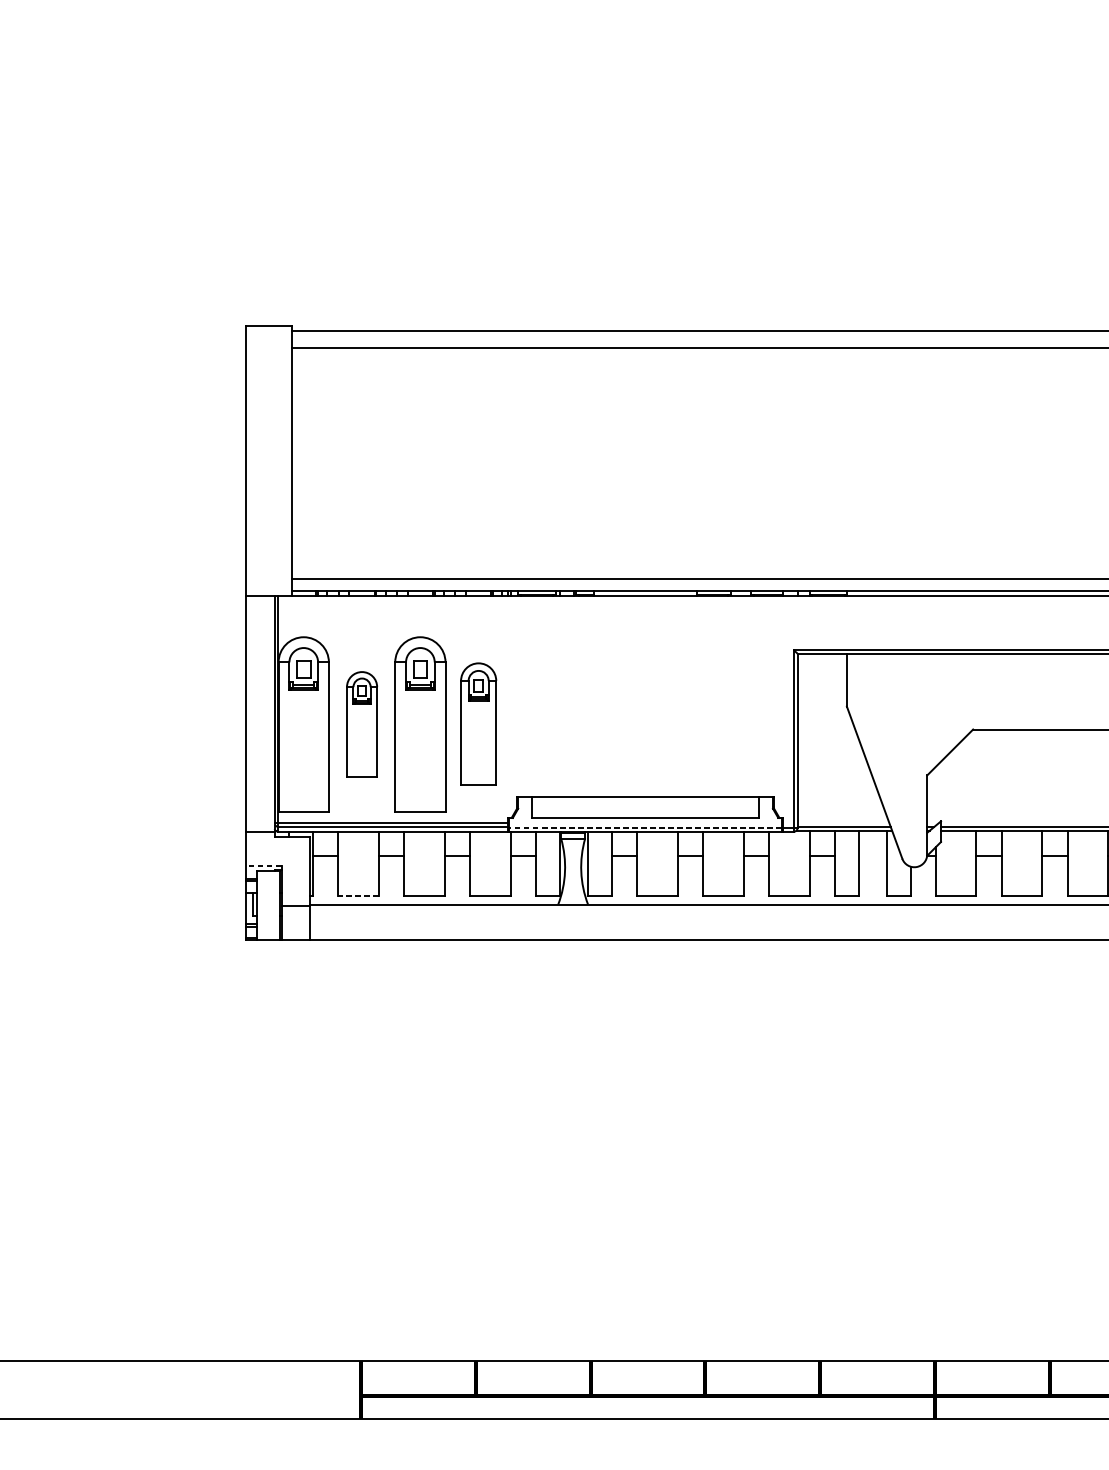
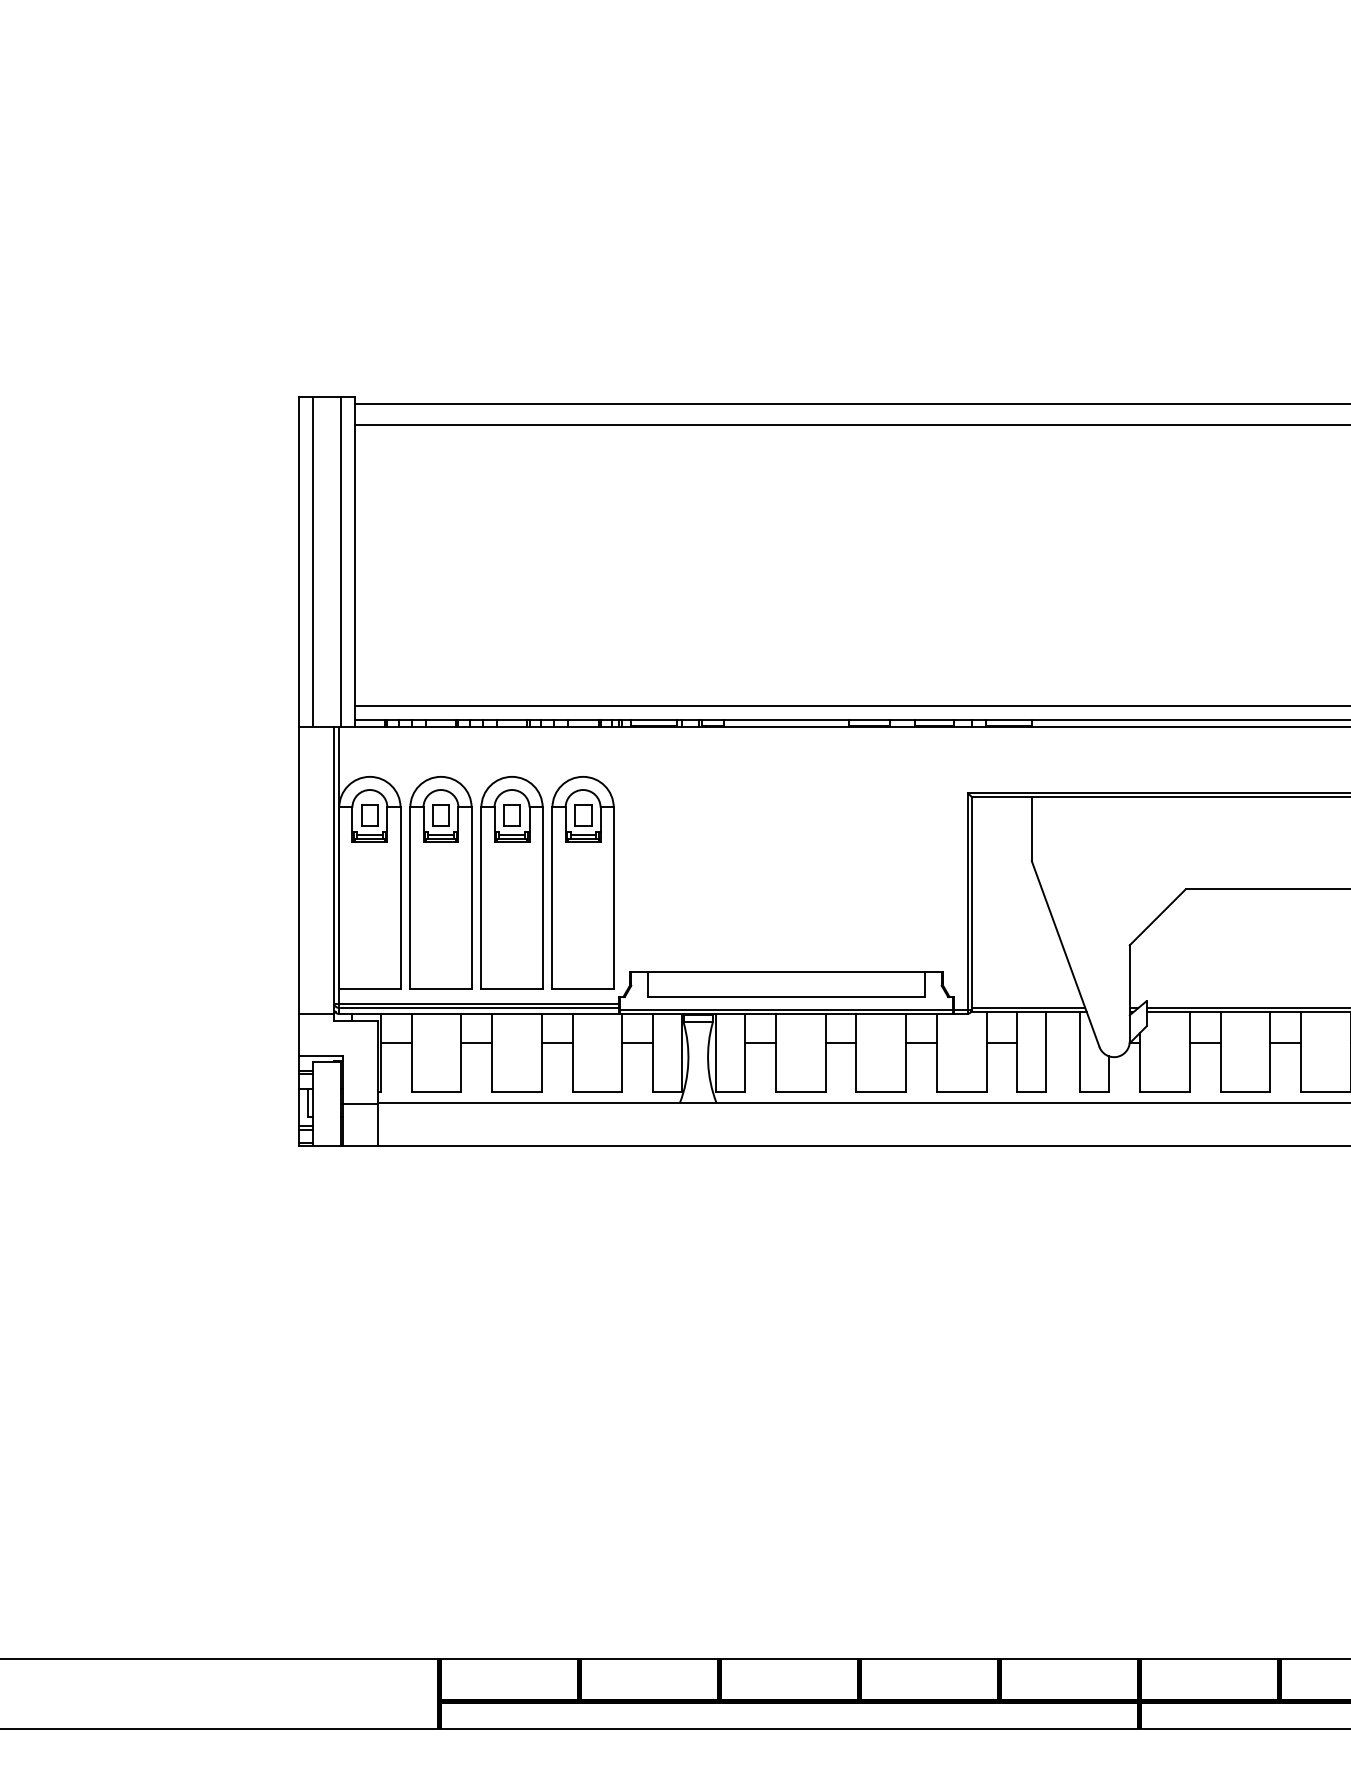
line: (257, 460) -> (313, 561), added
line: (280, 460) -> (341, 561), added
part: (361, 723) -> (440, 882), size x1.67
part: (478, 723) -> (582, 882), size x1.43
line: (645, 828) -> (786, 1009), dashed -> solid
line: (264, 865) -> (321, 1055), dashed -> solid
line: (358, 896) -> (436, 1092), dashed -> solid

